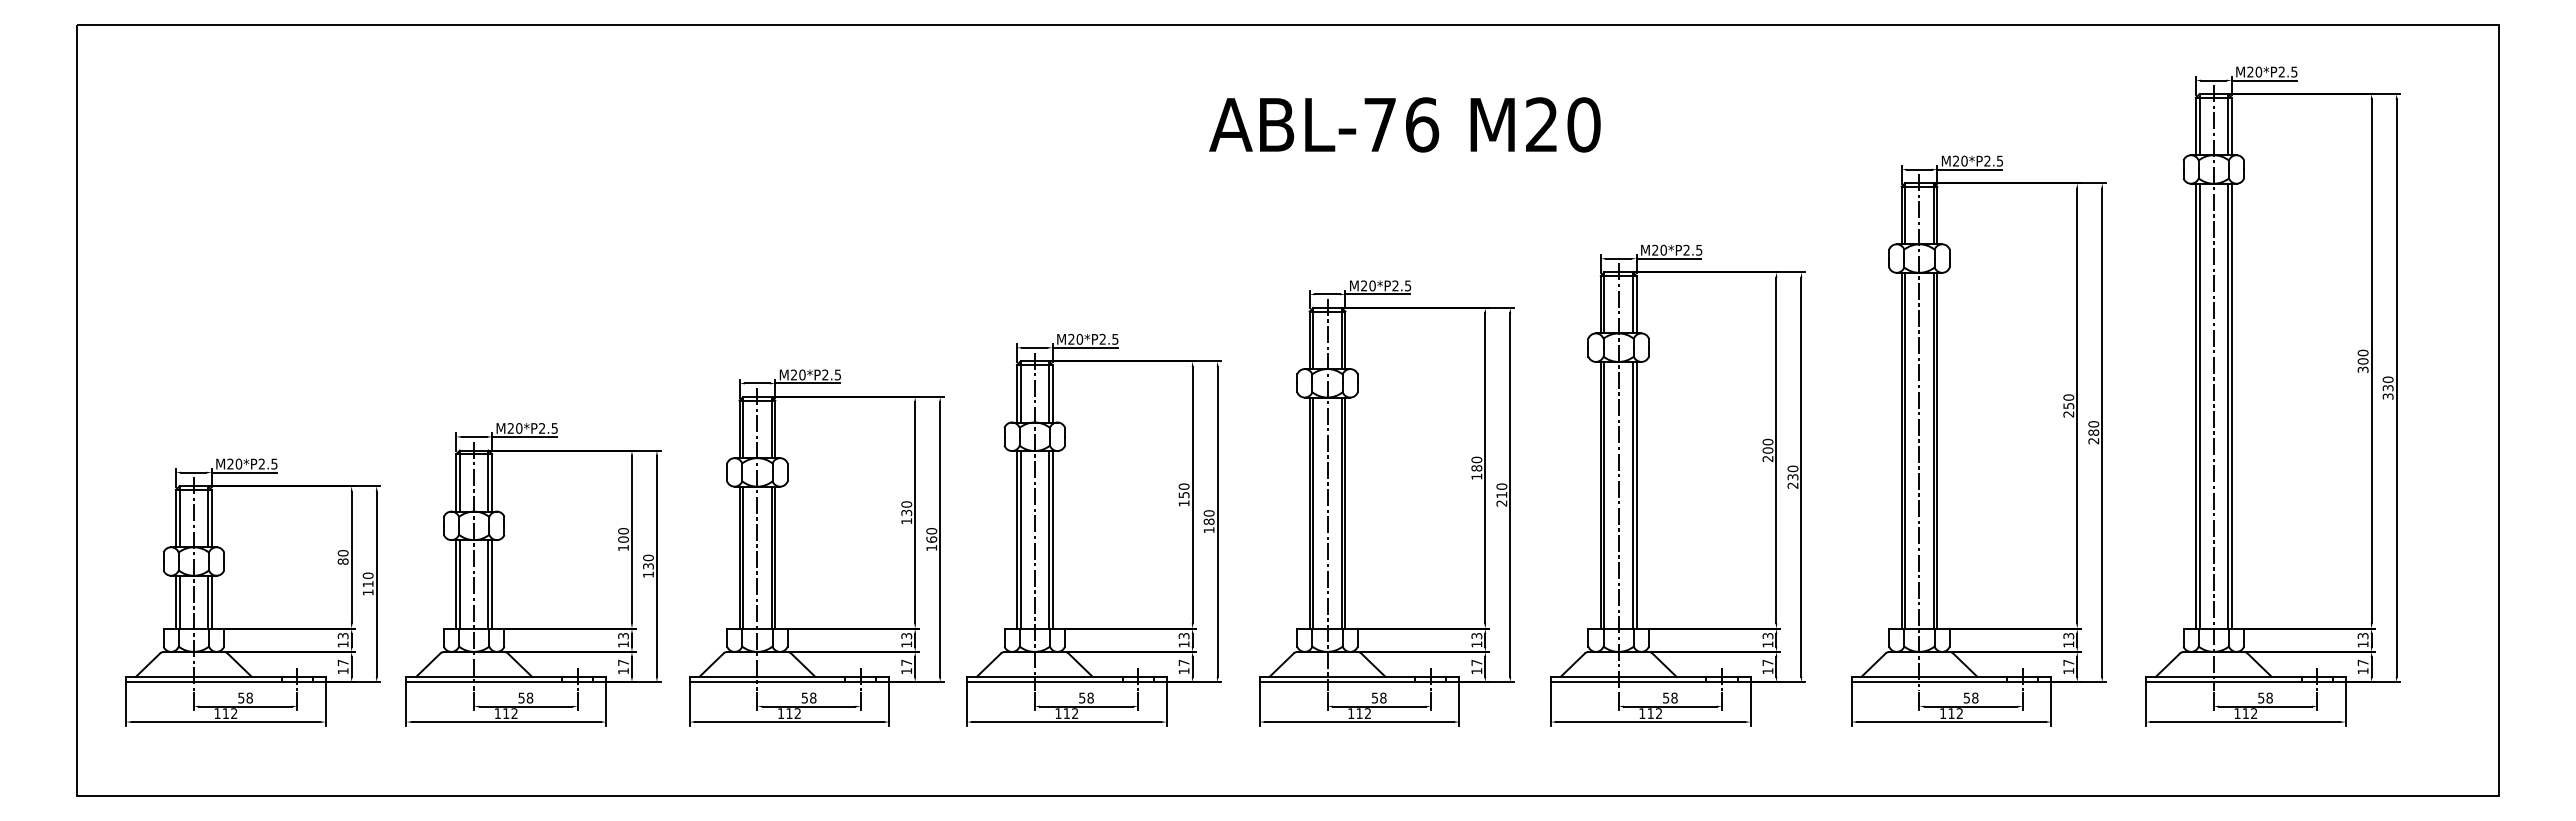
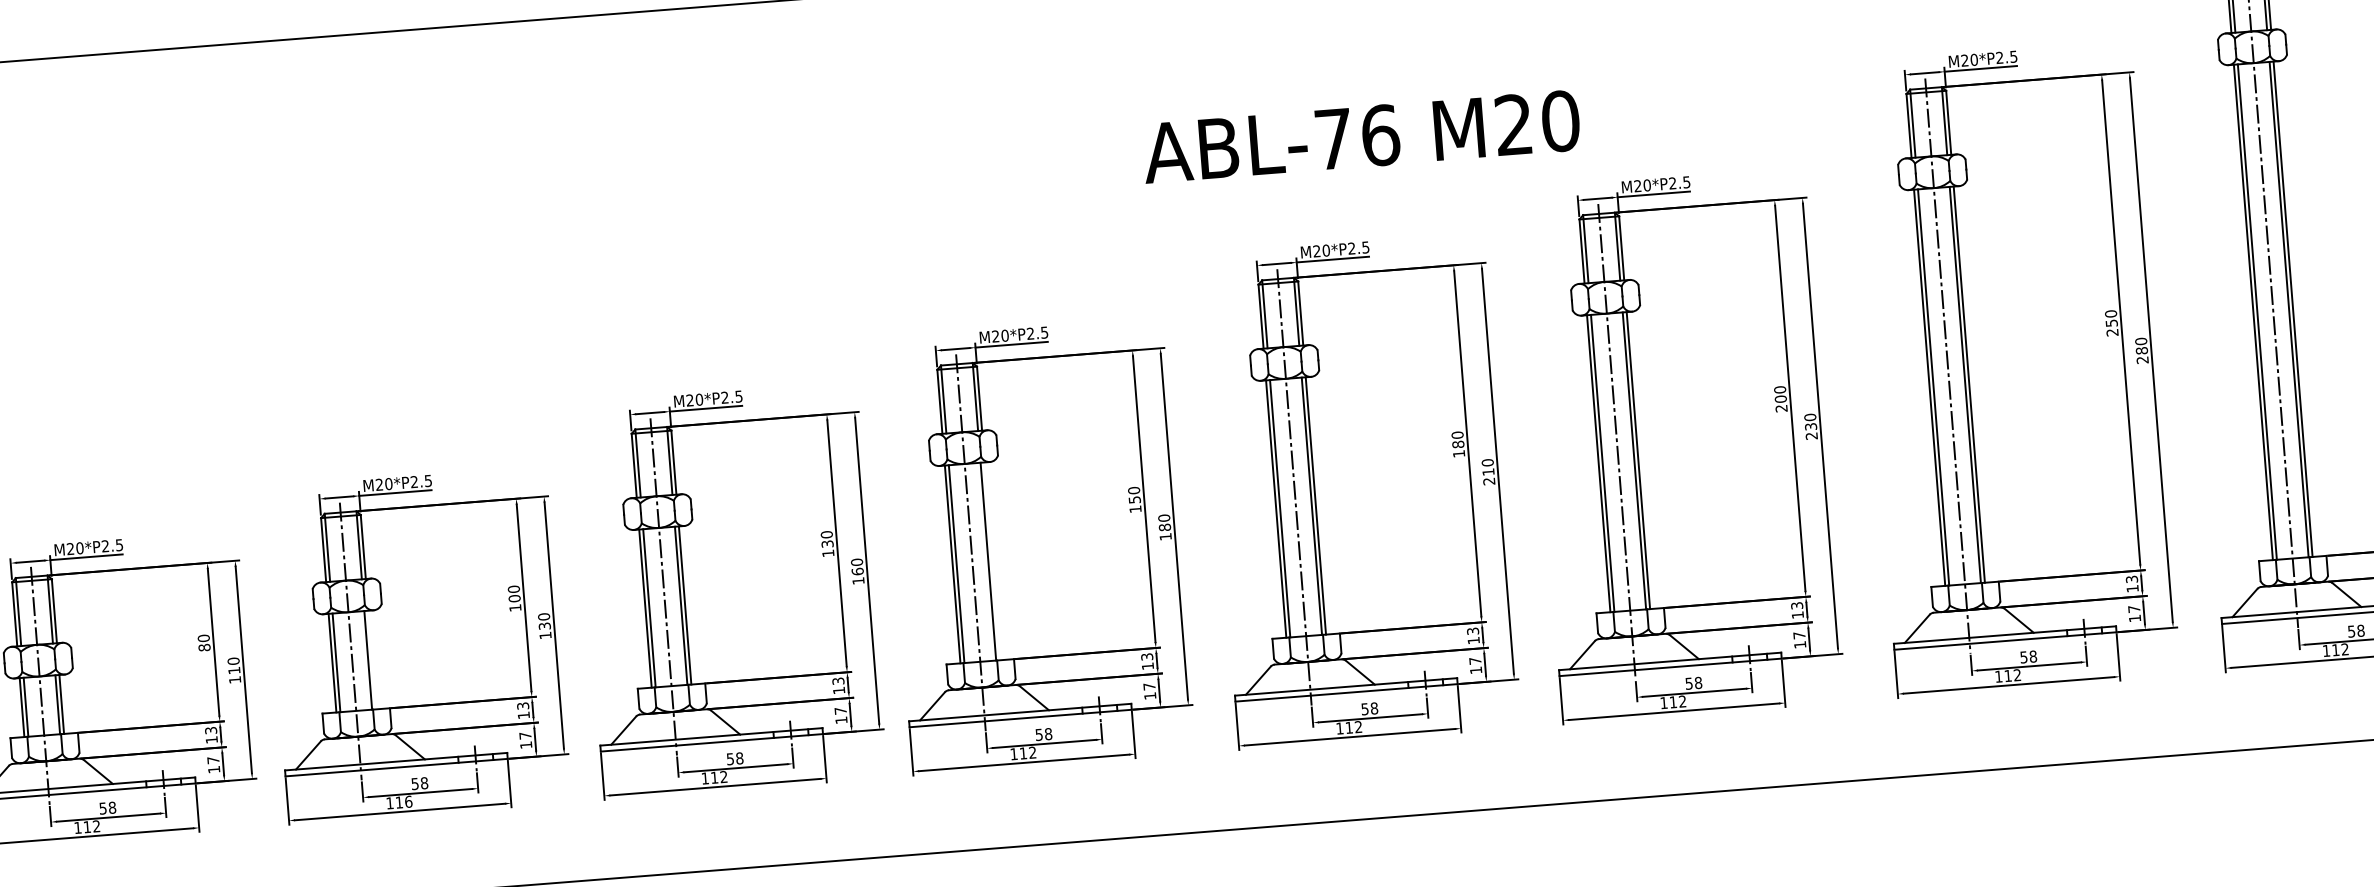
text: (1404, 124) -> (1360, 136), moved
line: (1052, 539) -> (992, 560), removed
line: (492, 584) -> (372, 660), removed
text: (514, 713) -> (408, 801), 112 -> 116

